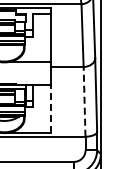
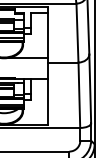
line: (84, 101) -> (79, 94), dashed -> solid
line: (50, 108) -> (47, 101), dashed -> solid

